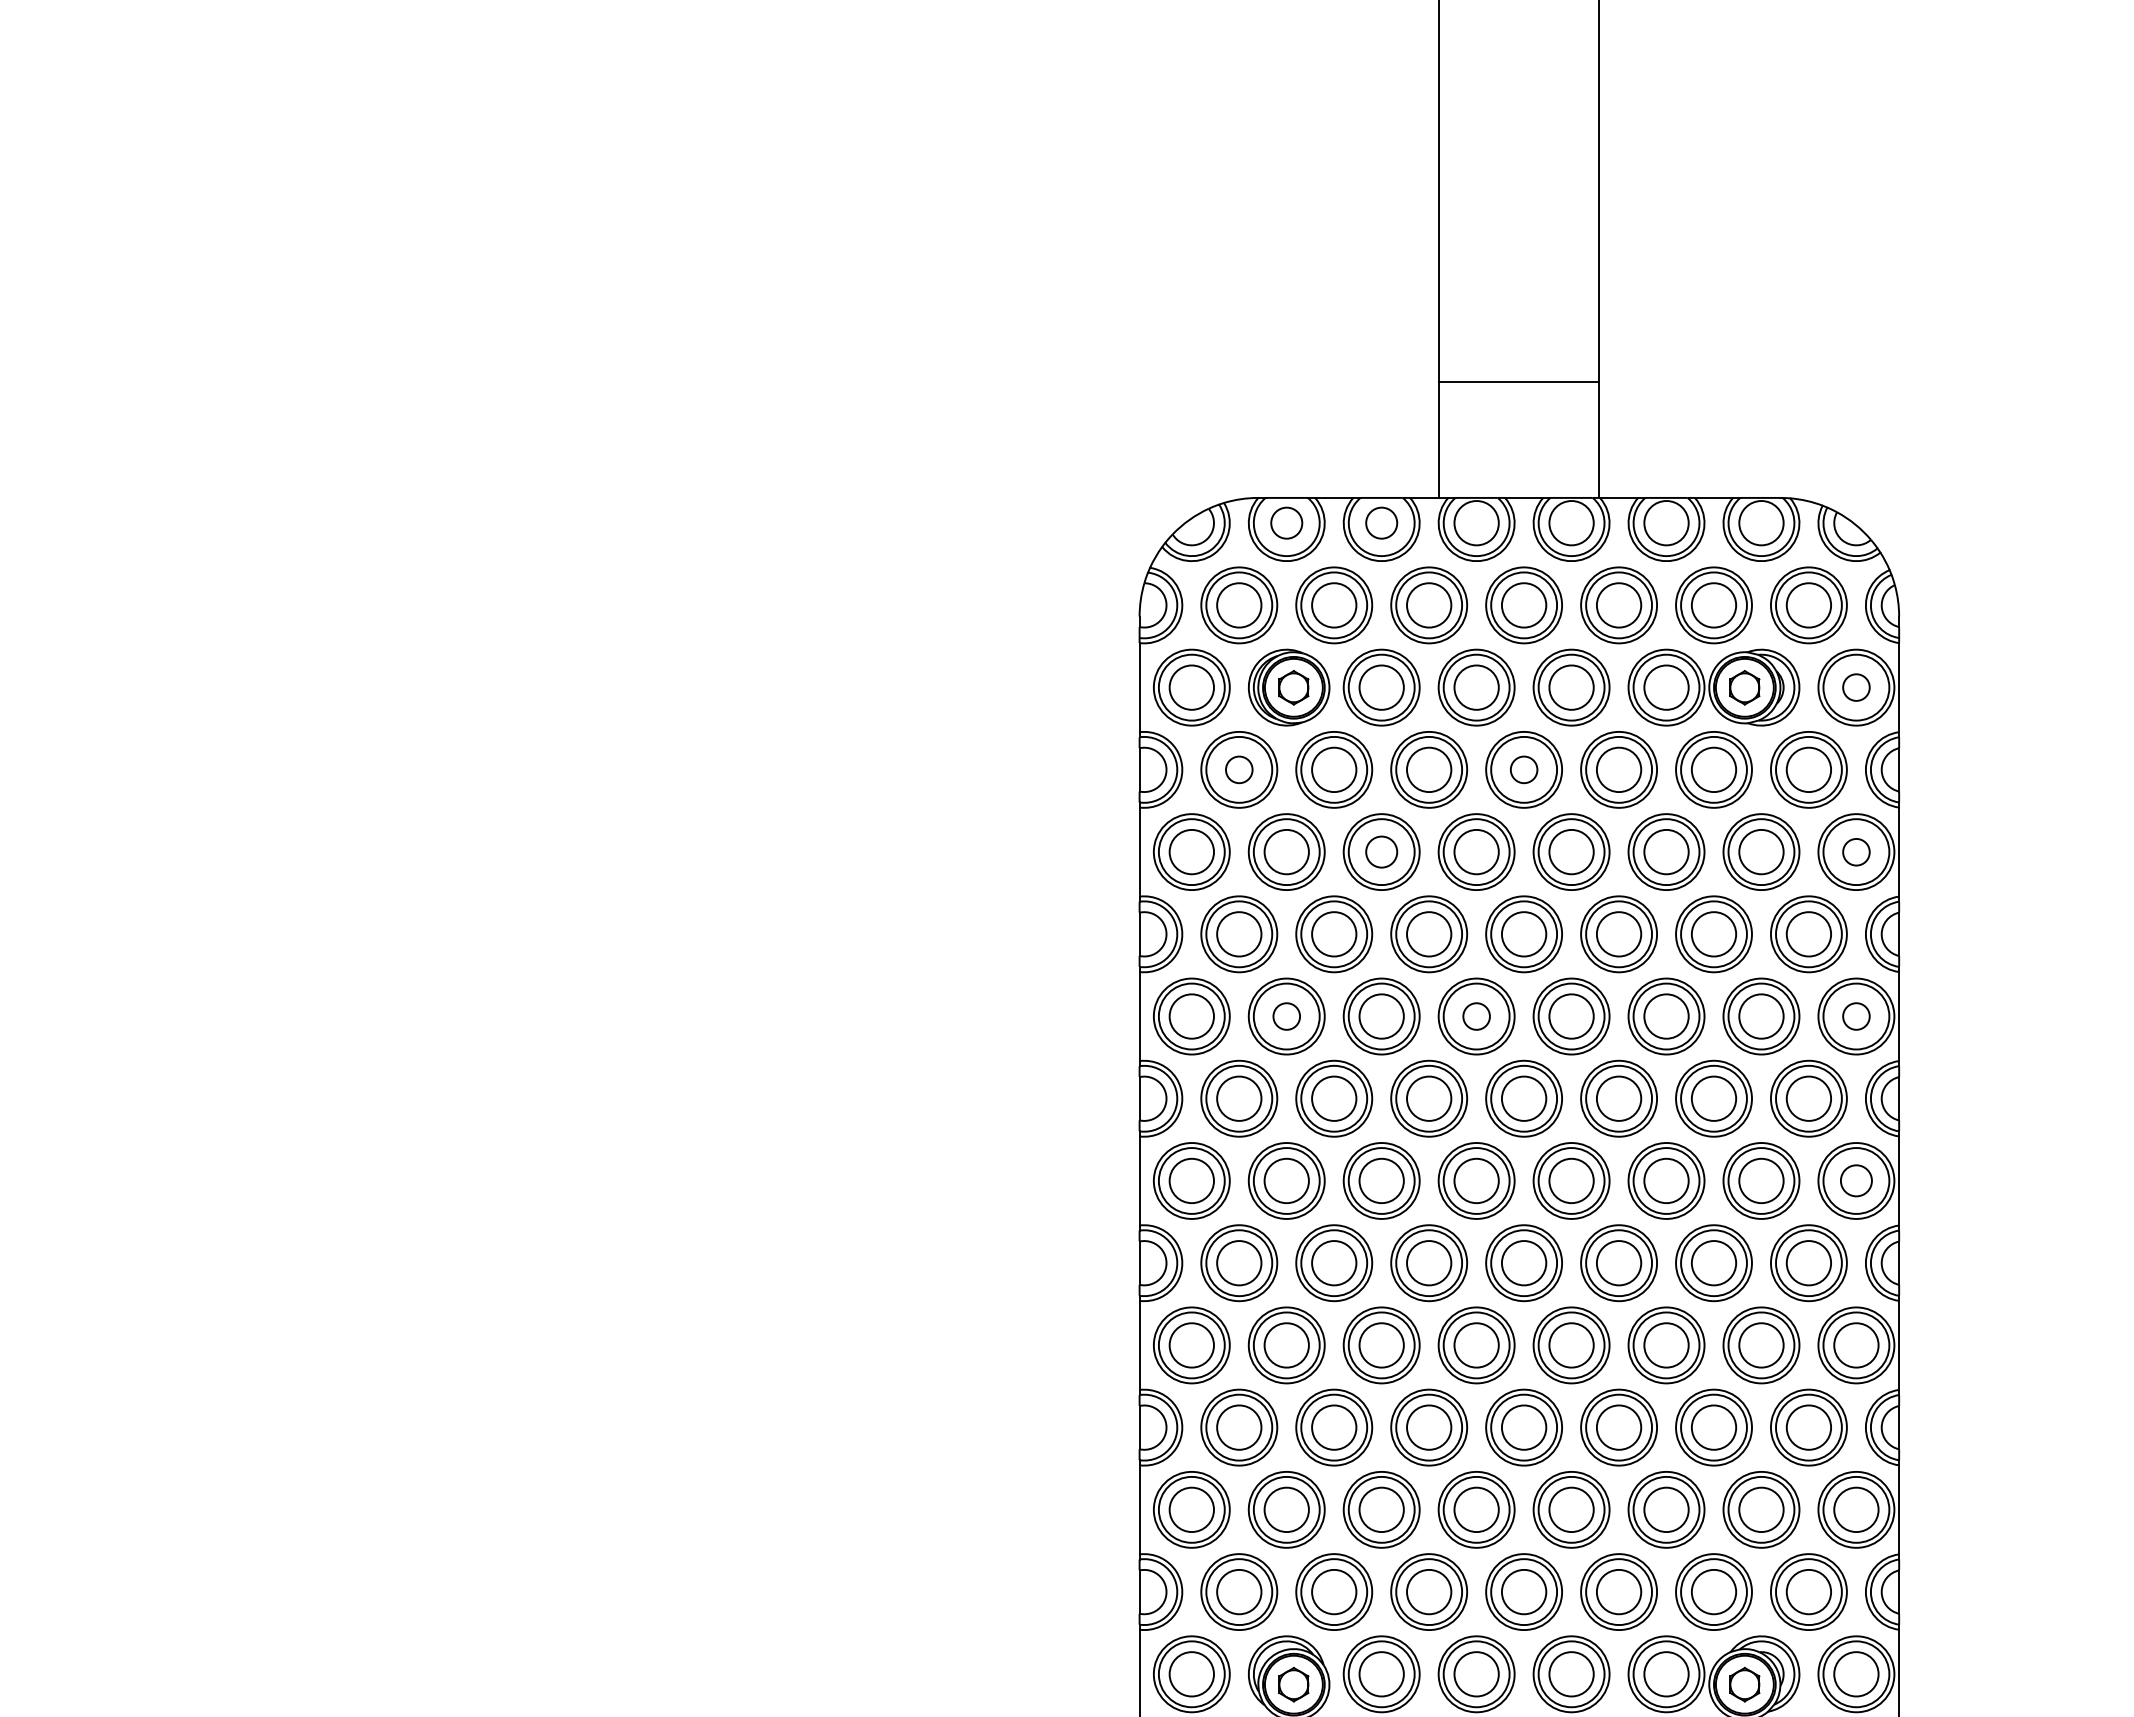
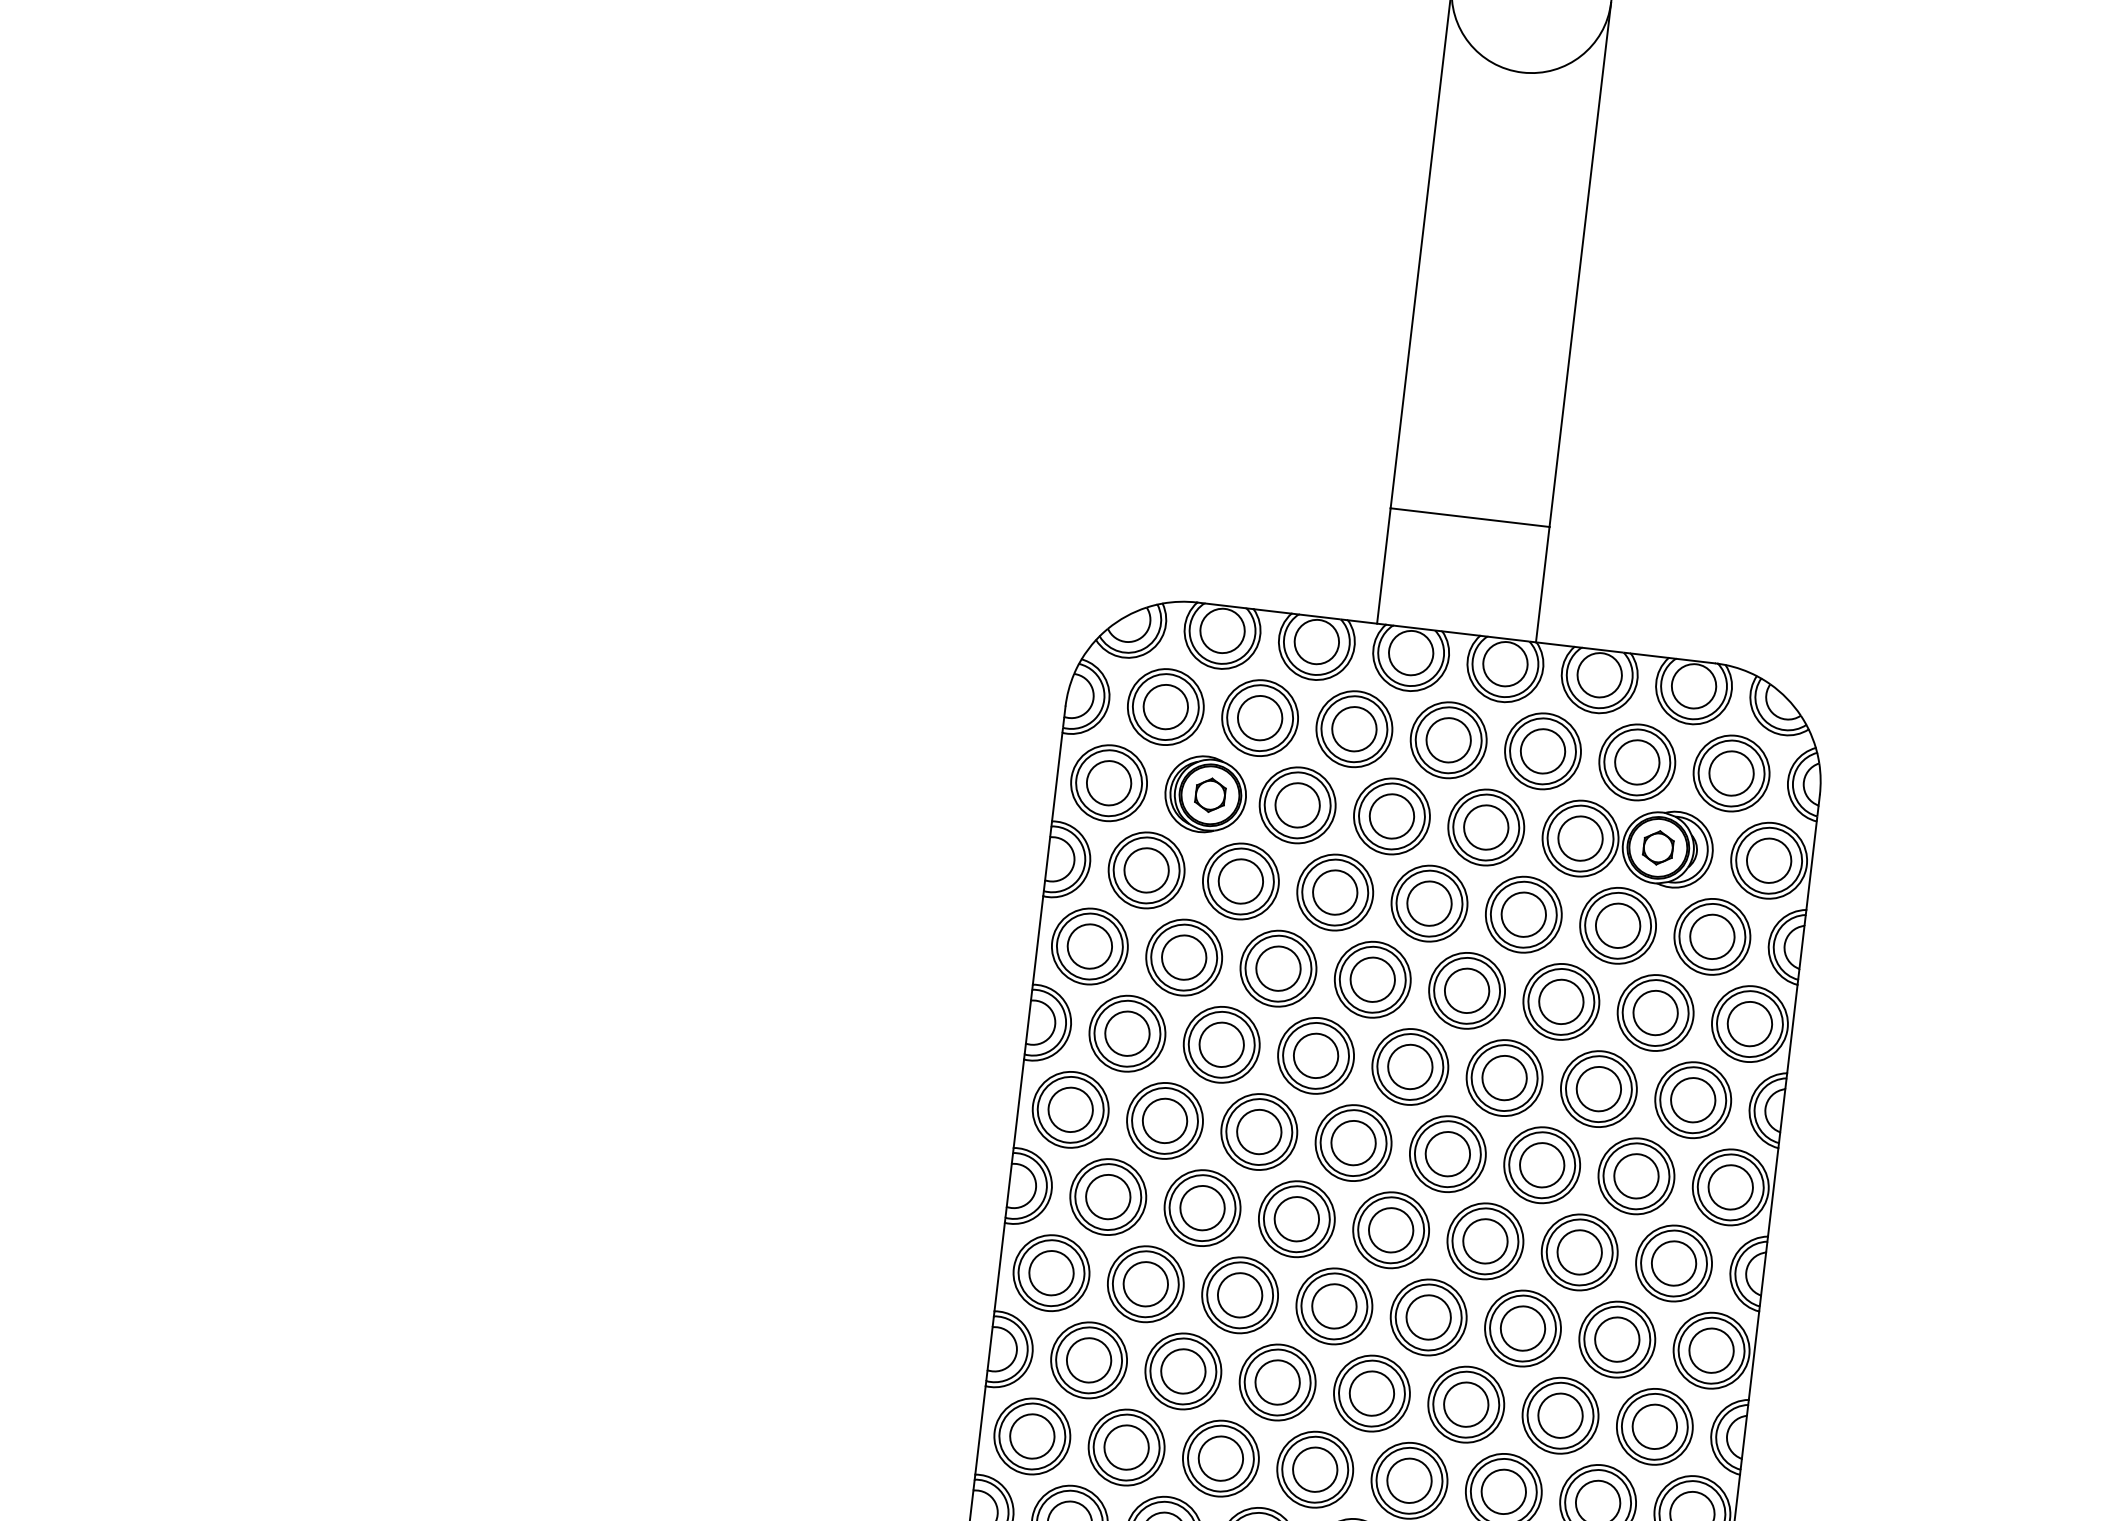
circle: (1286, 523) -> (1222, 631), size x1.43
circle: (1381, 523) -> (1316, 642), size x1.43
circle: (1856, 687) -> (1769, 860), size x1.67
circle: (1239, 769) -> (1146, 870), size x1.67
circle: (1523, 769) -> (1428, 903), size x1.67
circle: (1381, 851) -> (1278, 968), size x1.43
circle: (1856, 852) -> (1749, 1024), size x1.67
circle: (1286, 1016) -> (1164, 1120), size x1.67
circle: (1476, 1016) -> (1353, 1143), size x1.67
circle: (1856, 1016) -> (1730, 1187), size x1.67
circle: (1856, 1180) -> (1711, 1350), size x1.43

